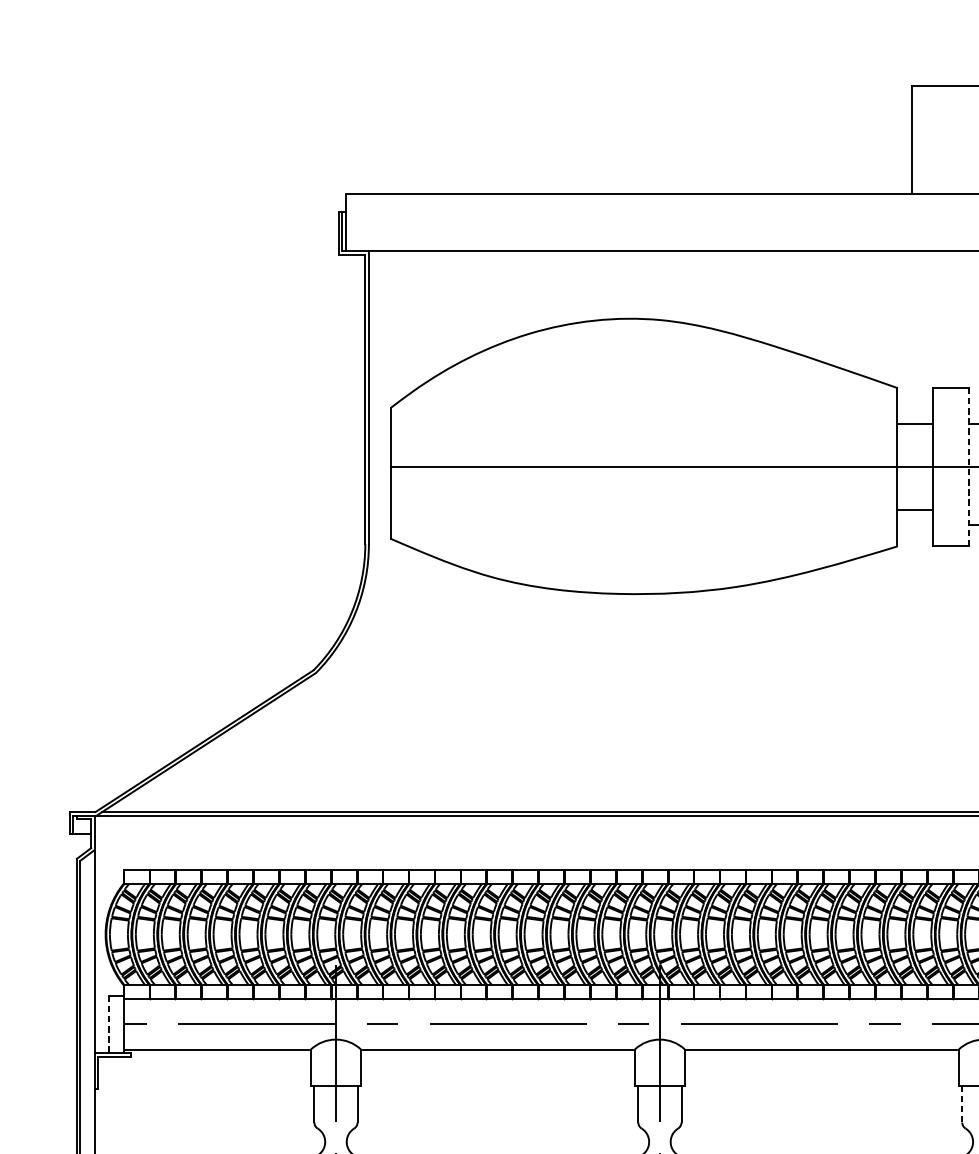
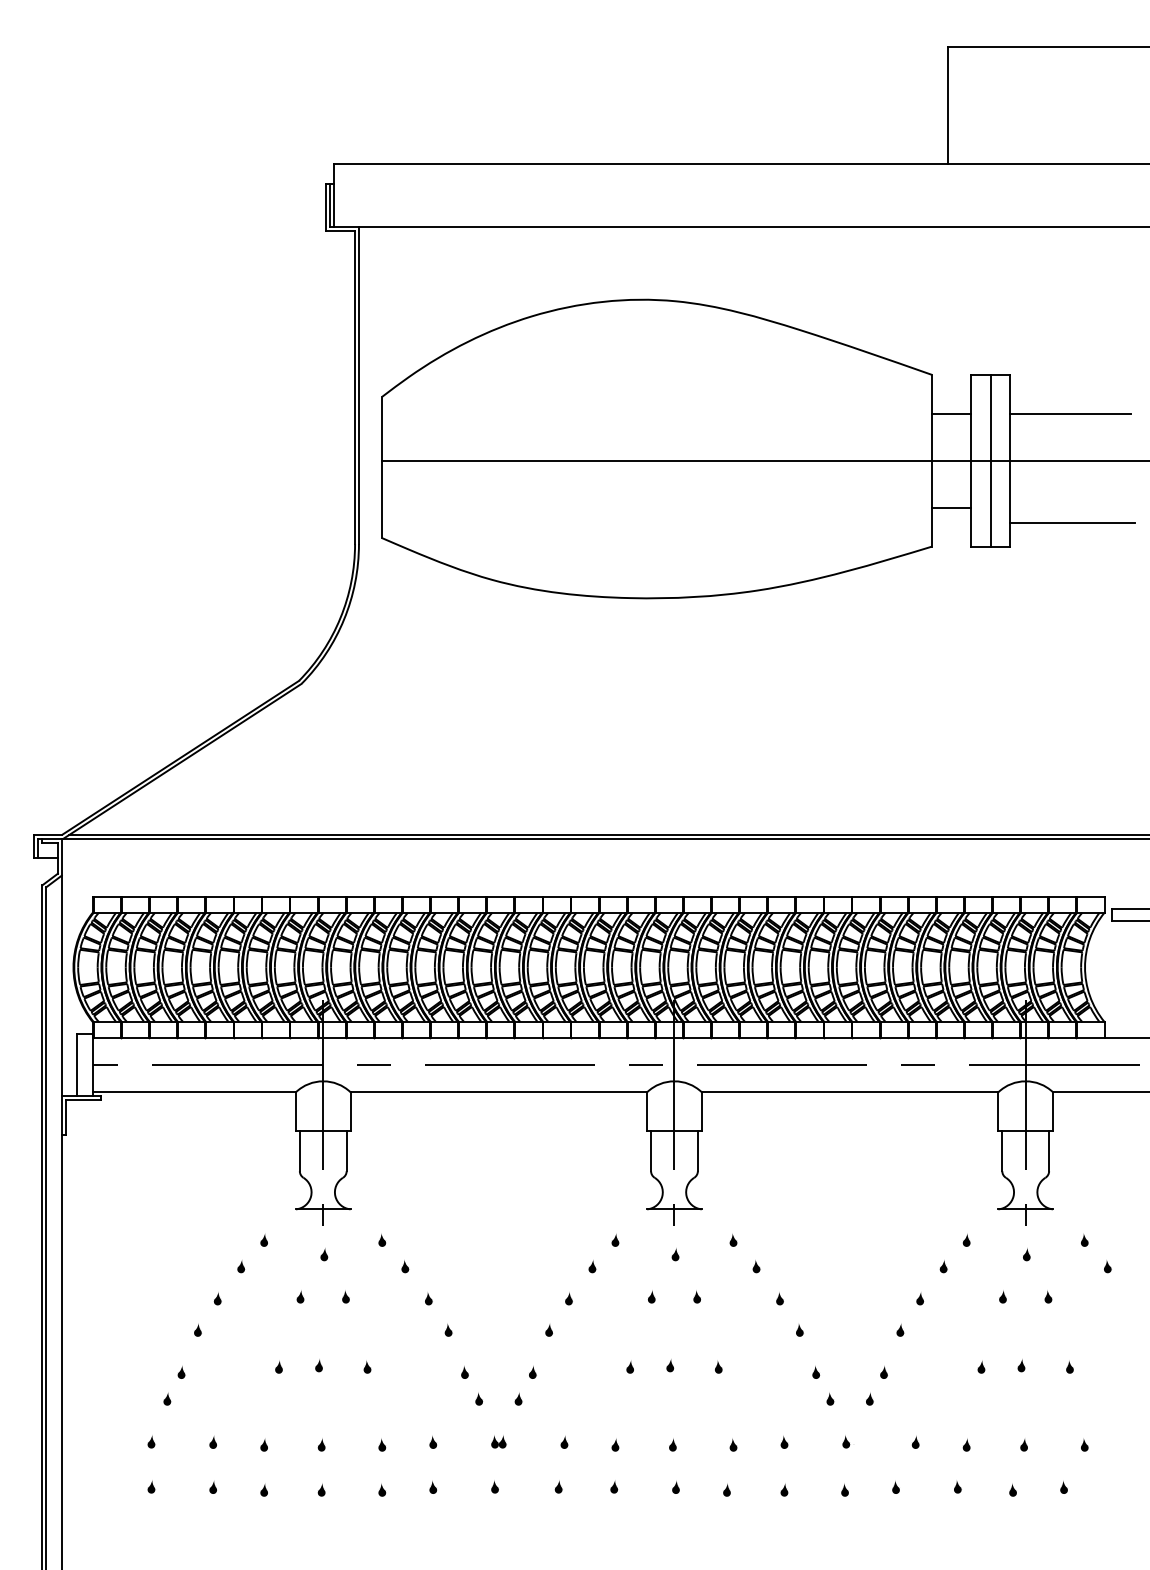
line: (951, 467) -> (990, 460), added
line: (969, 467) -> (1010, 460), dashed -> solid
line: (109, 1024) -> (77, 1065), dashed -> solid
line: (962, 1104) -> (1002, 1151), dashed -> solid

